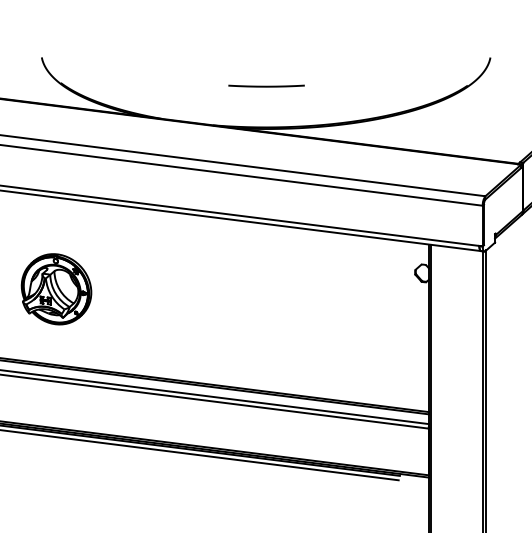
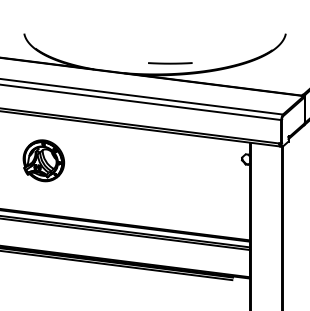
line: (266, 86) -> (170, 63), moved
part: (55, 288) -> (43, 160), moved

